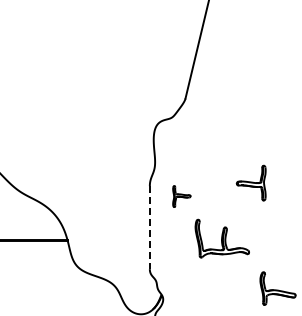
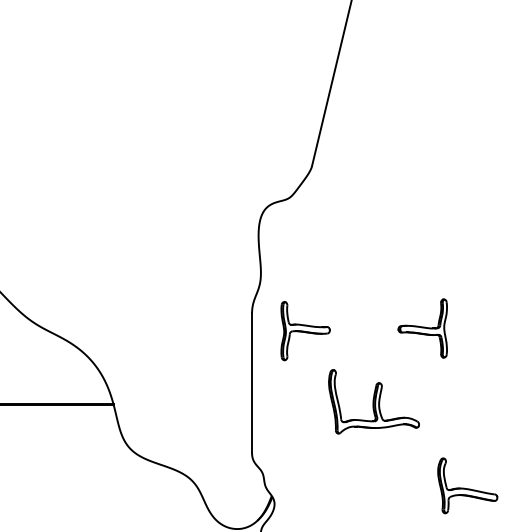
part: (250, 182) -> (421, 327), moved
part: (181, 196) -> (305, 330), size x1.67
line: (149, 228) -> (251, 384), dashed -> solid

